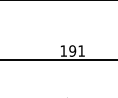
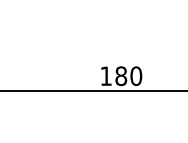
text: (77, 50) -> (129, 75), 191 -> 180

